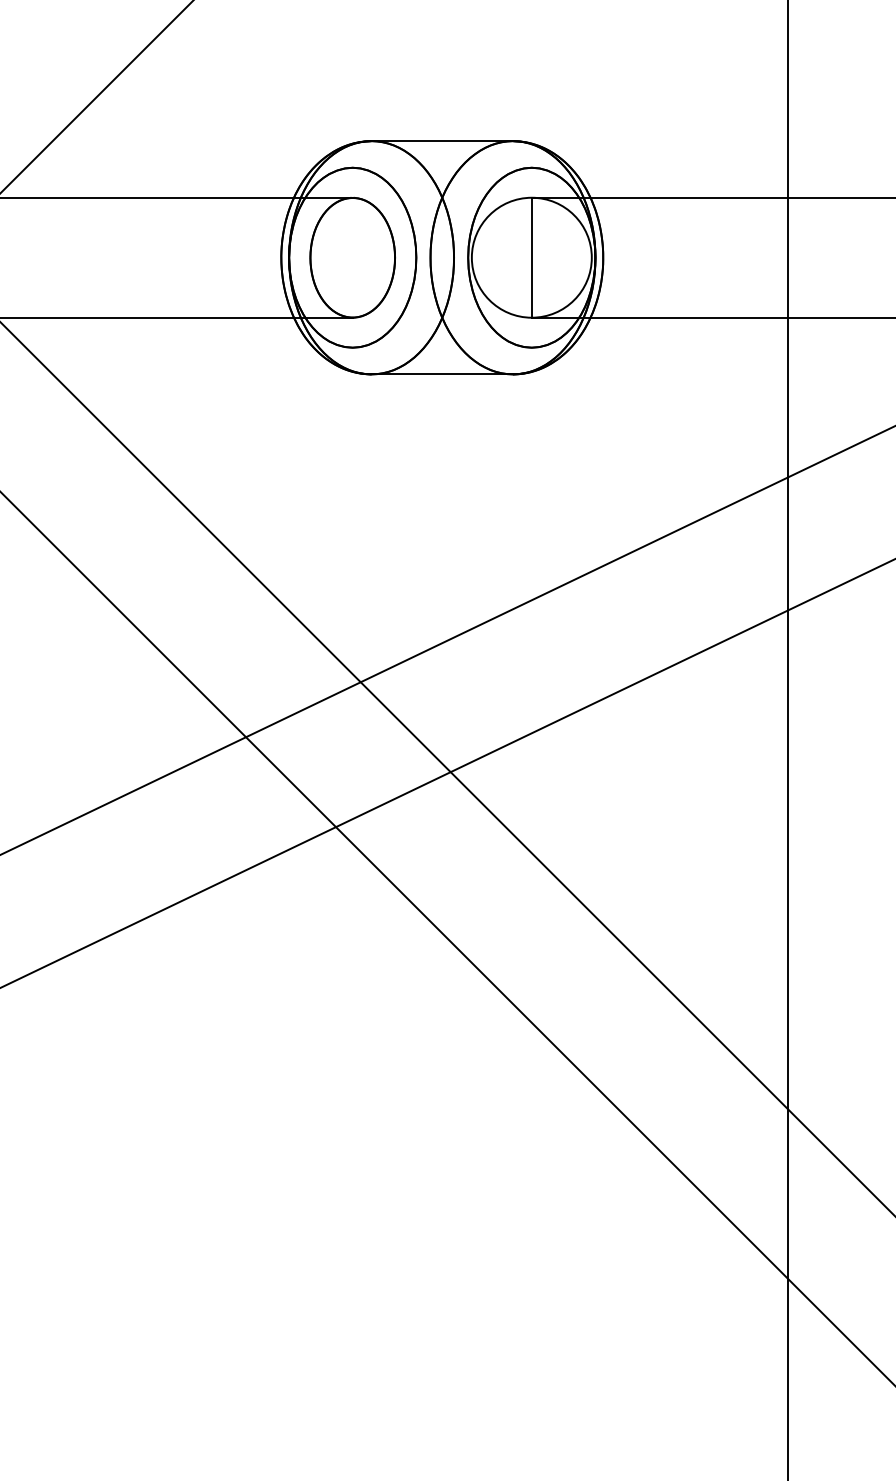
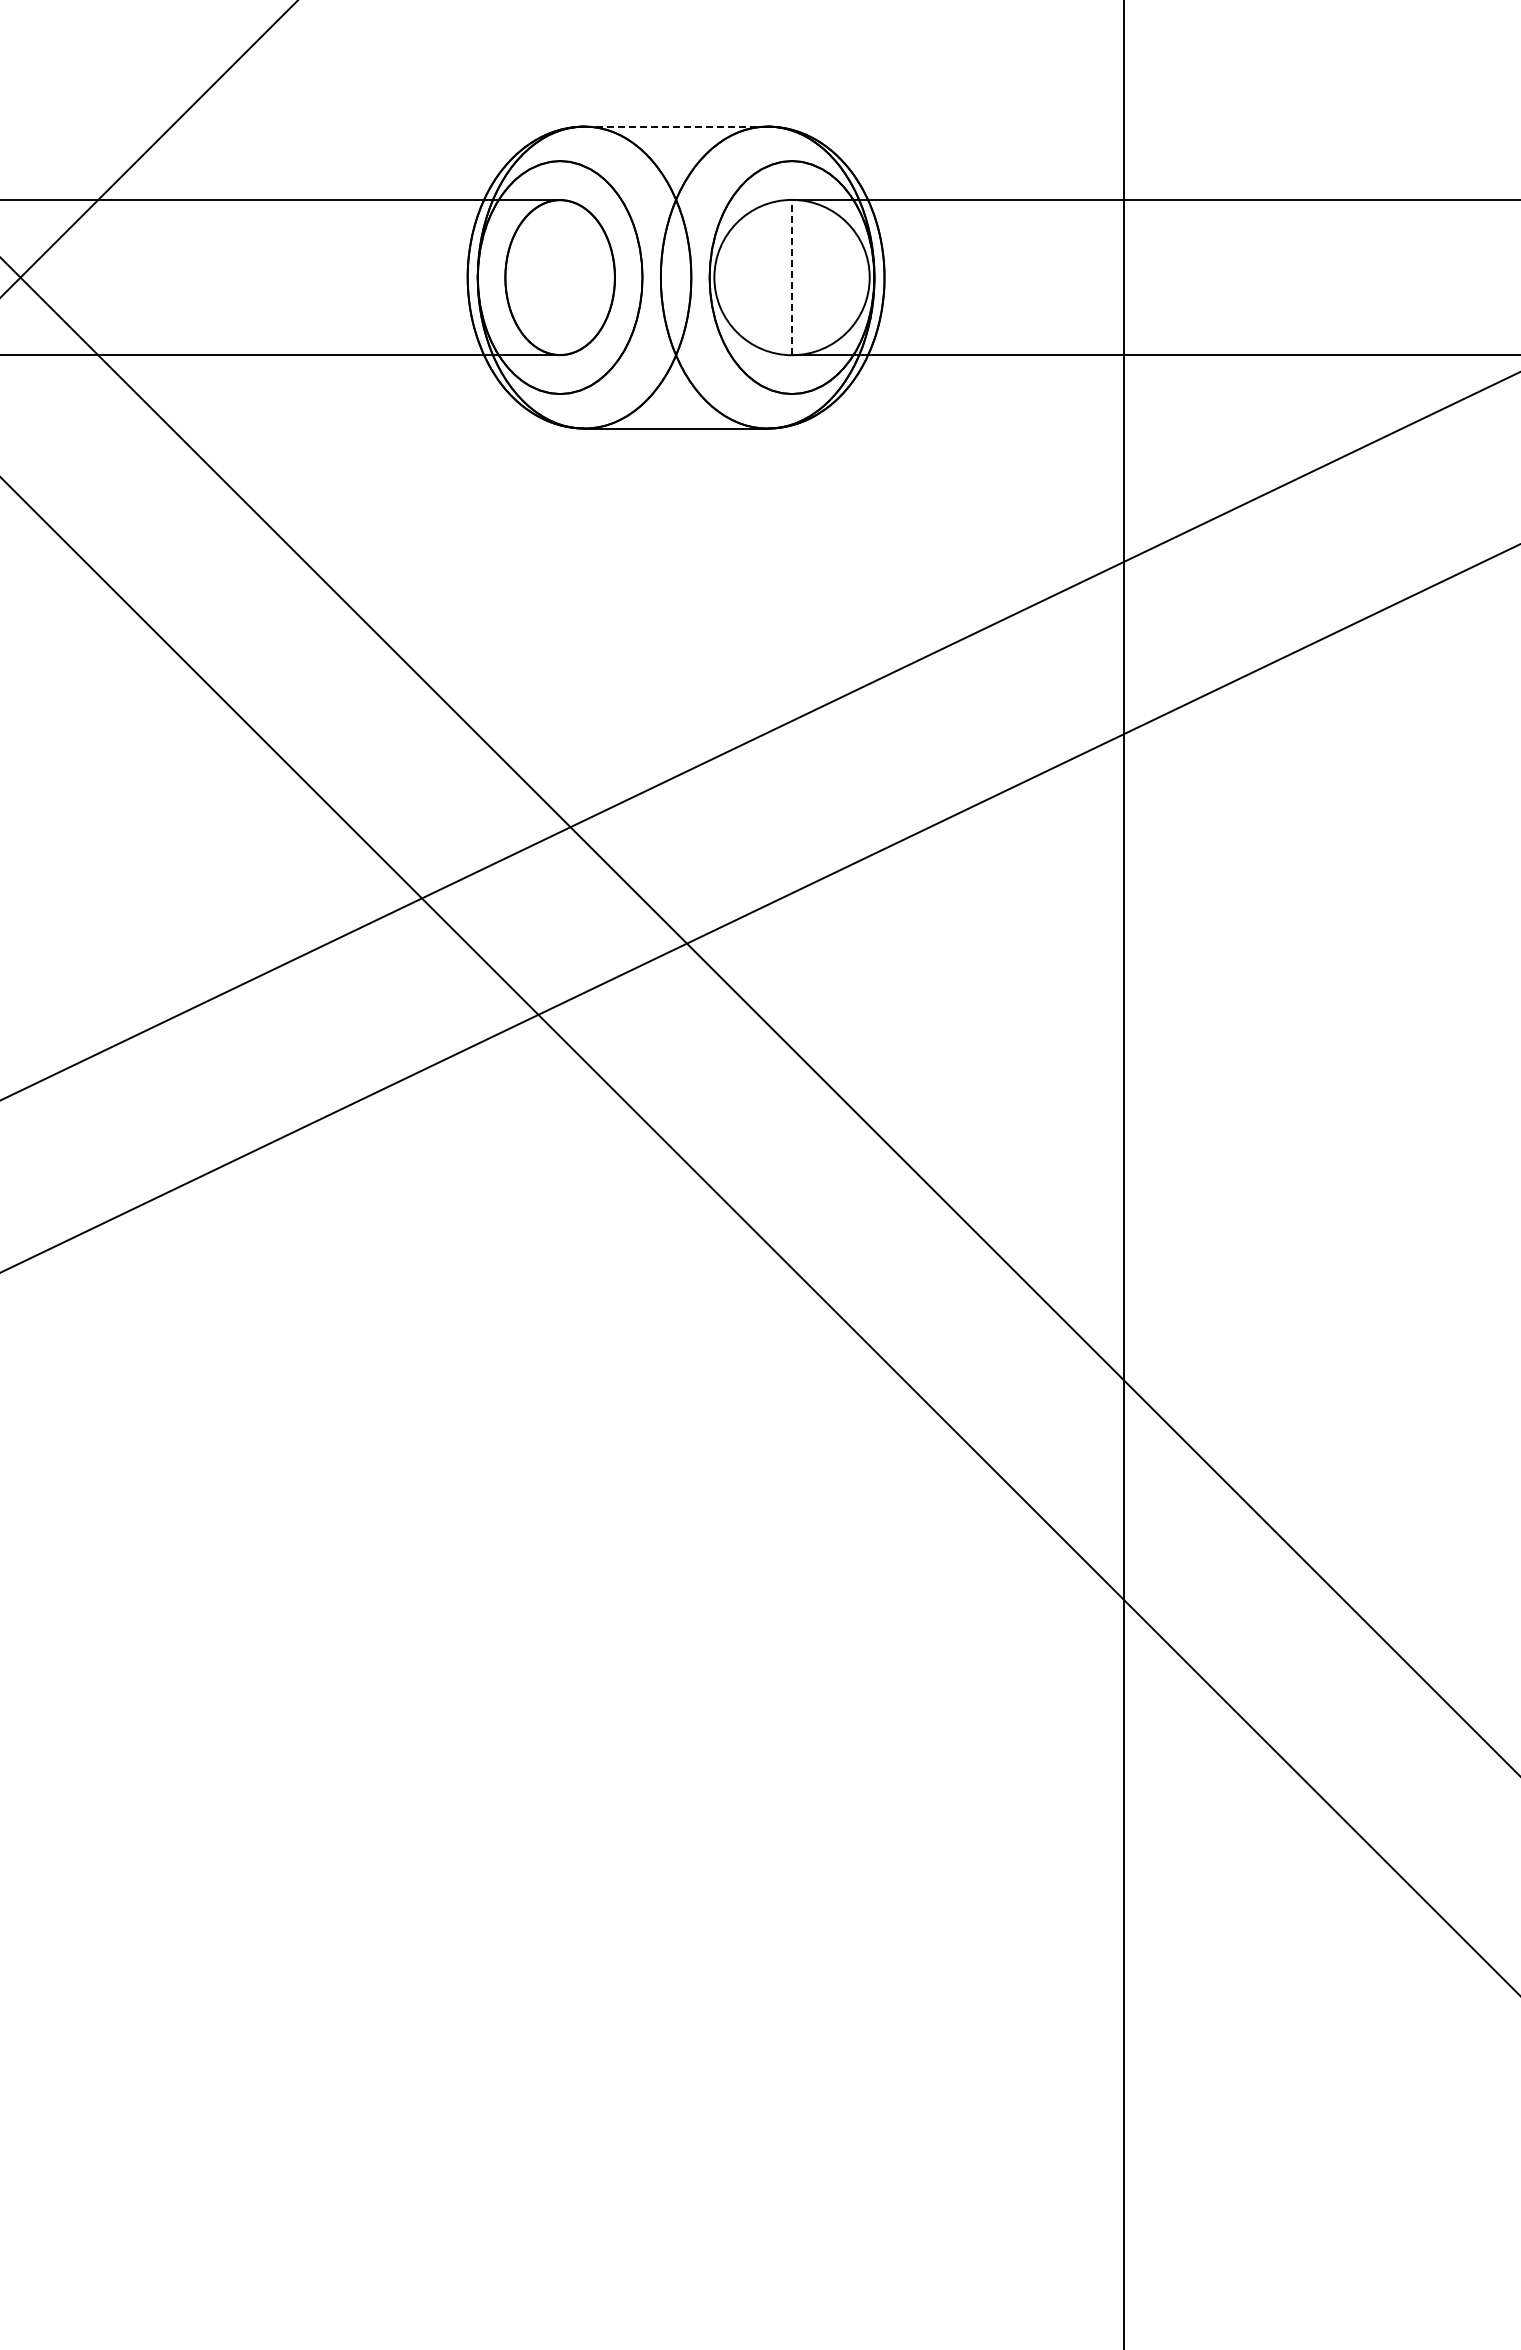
line: (442, 141) -> (676, 126), solid -> dashed
line: (532, 257) -> (792, 277), solid -> dashed

